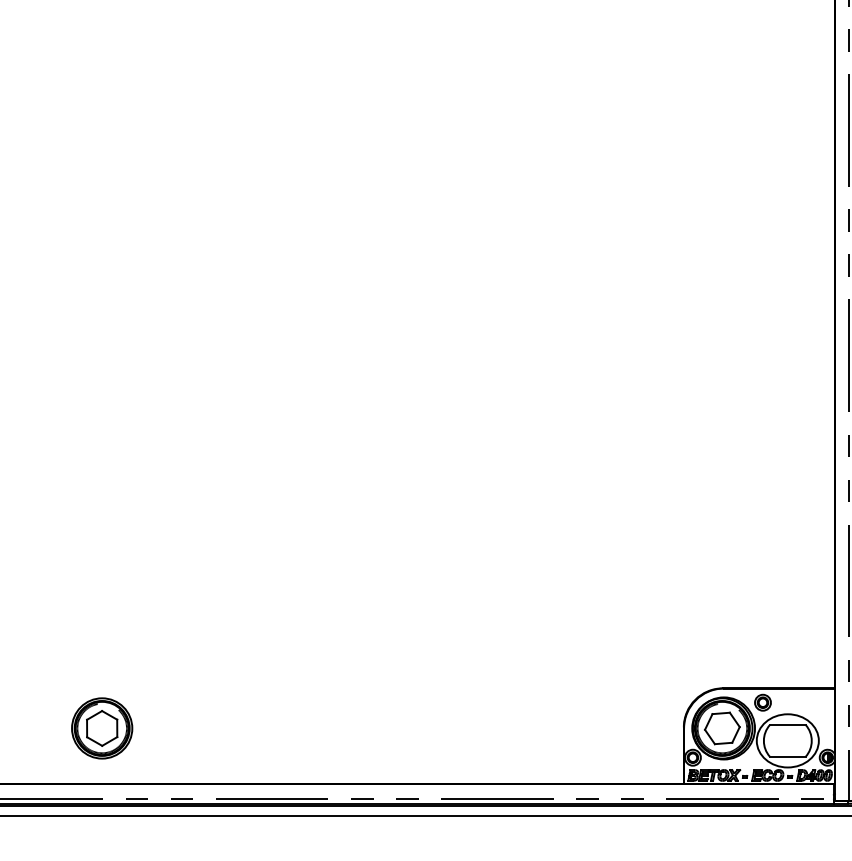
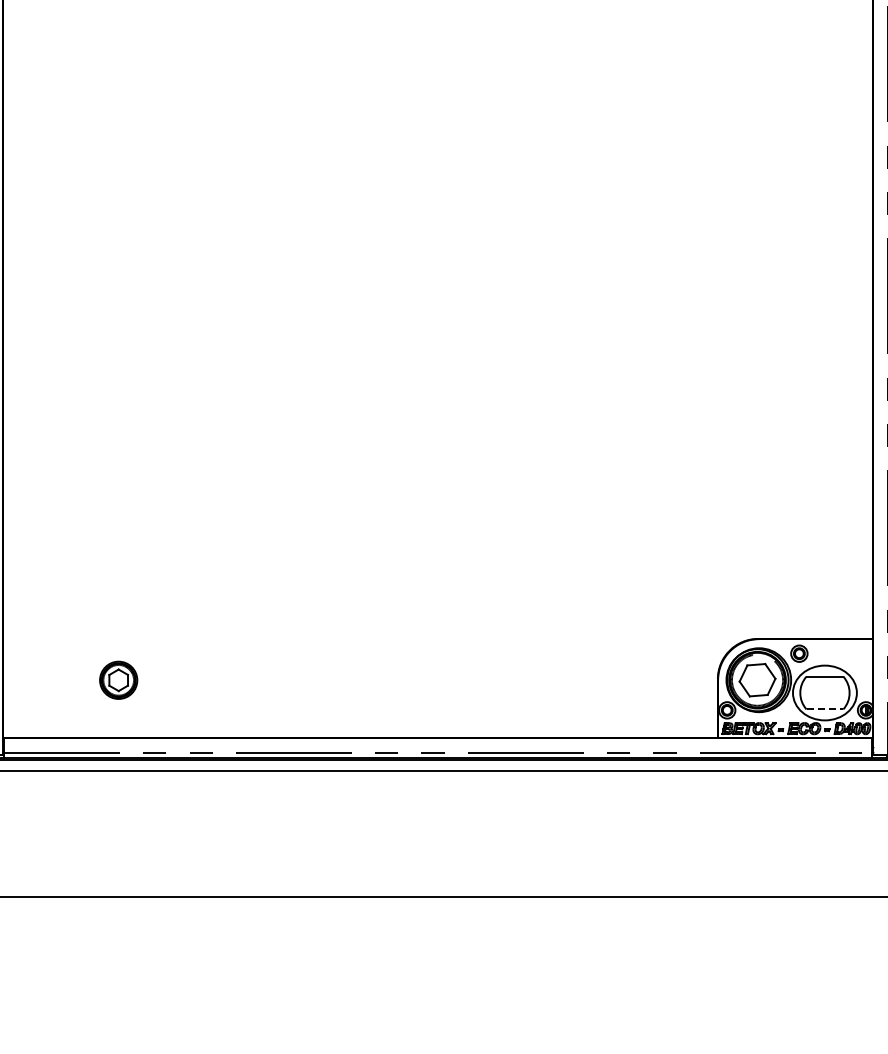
part: (101, 728) -> (118, 680), size x0.6
line: (788, 756) -> (825, 709), solid -> dashed

